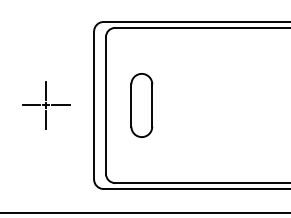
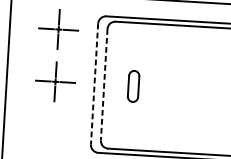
part: (46, 41) -> (58, 29), added
line: (94, 105) -> (94, 84), solid -> dashed
part: (141, 105) -> (133, 86), size x0.6
line: (105, 106) -> (103, 85), solid -> dashed

